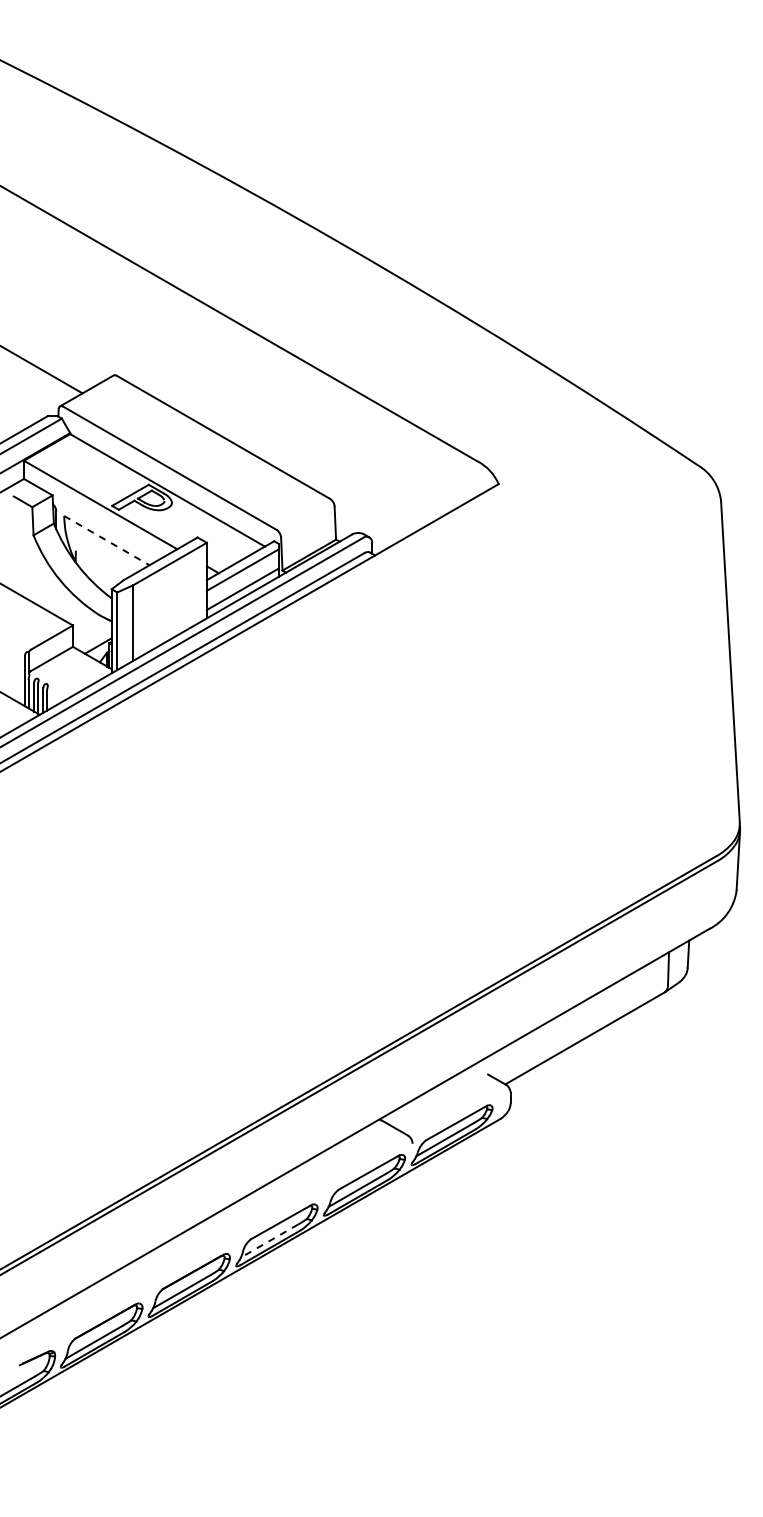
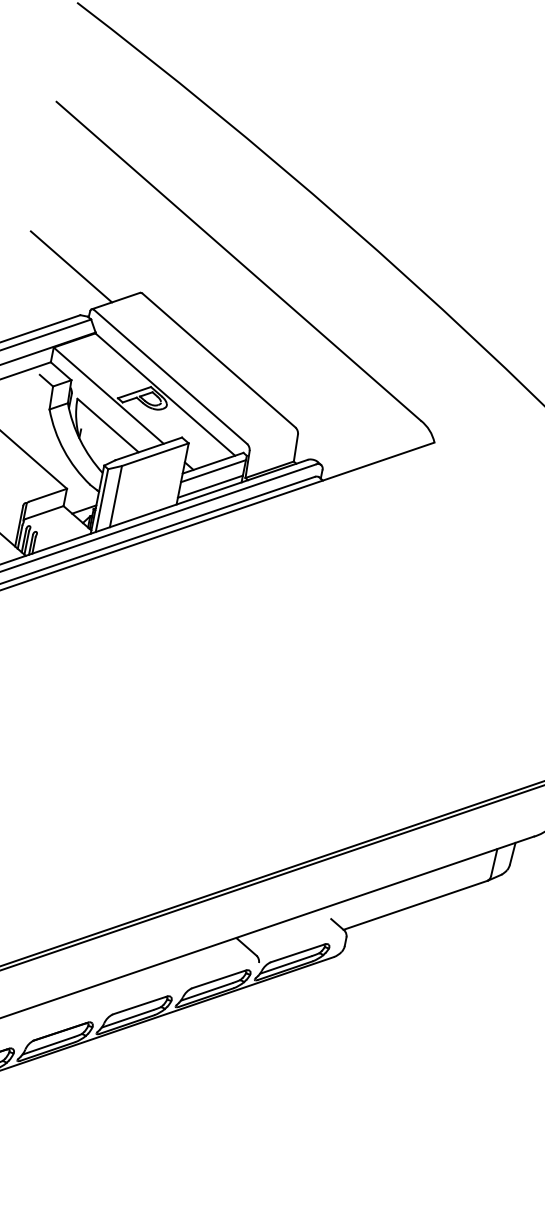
line: (107, 540) -> (108, 425), dashed -> solid
line: (269, 1241) -> (127, 1019), dashed -> solid

